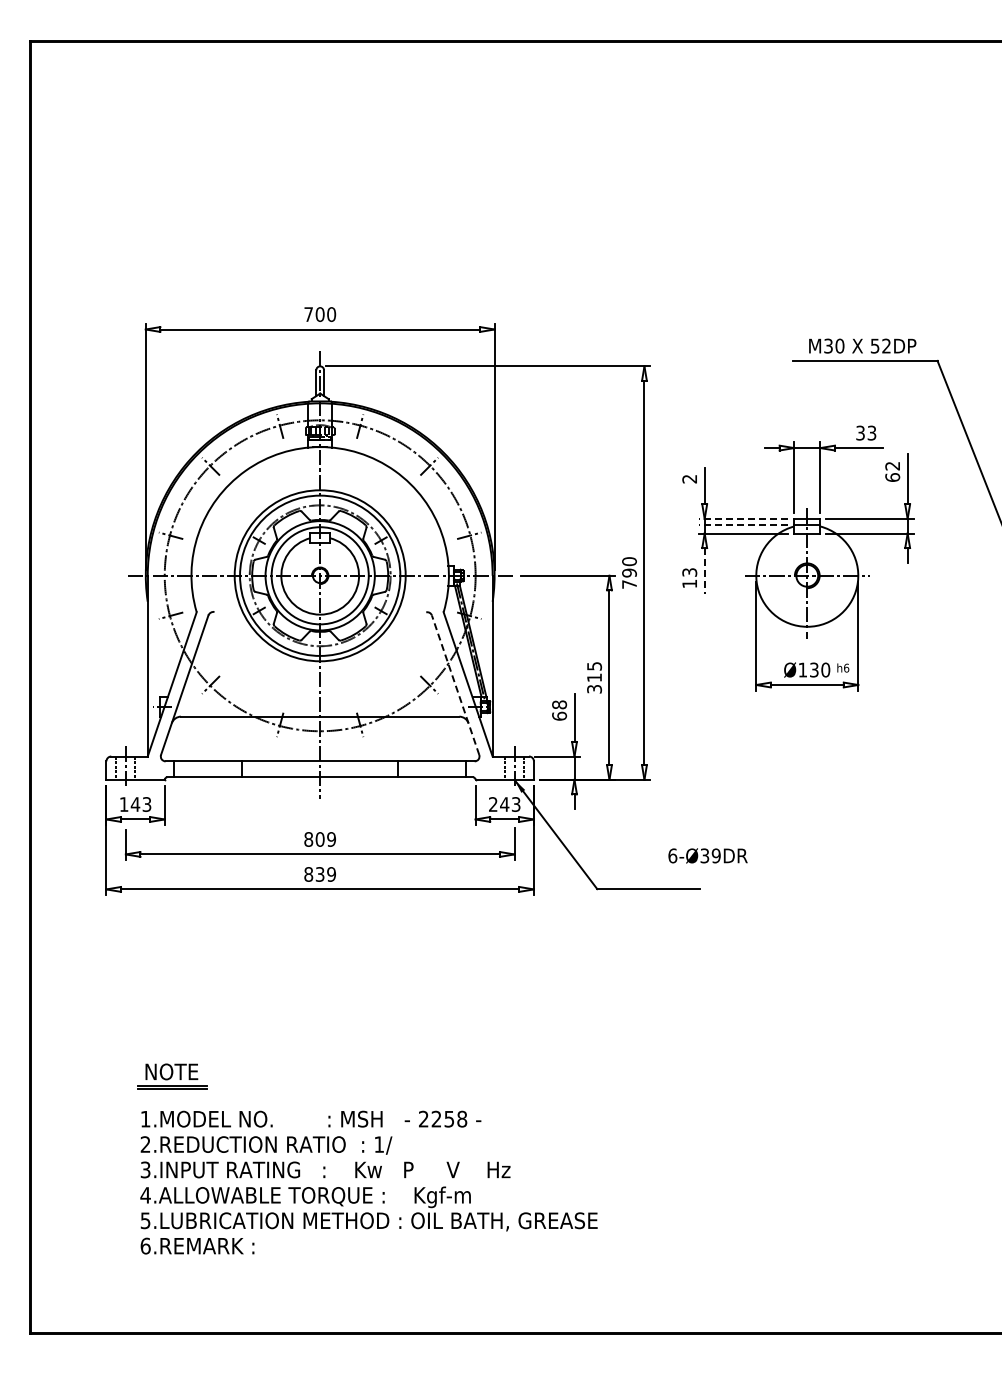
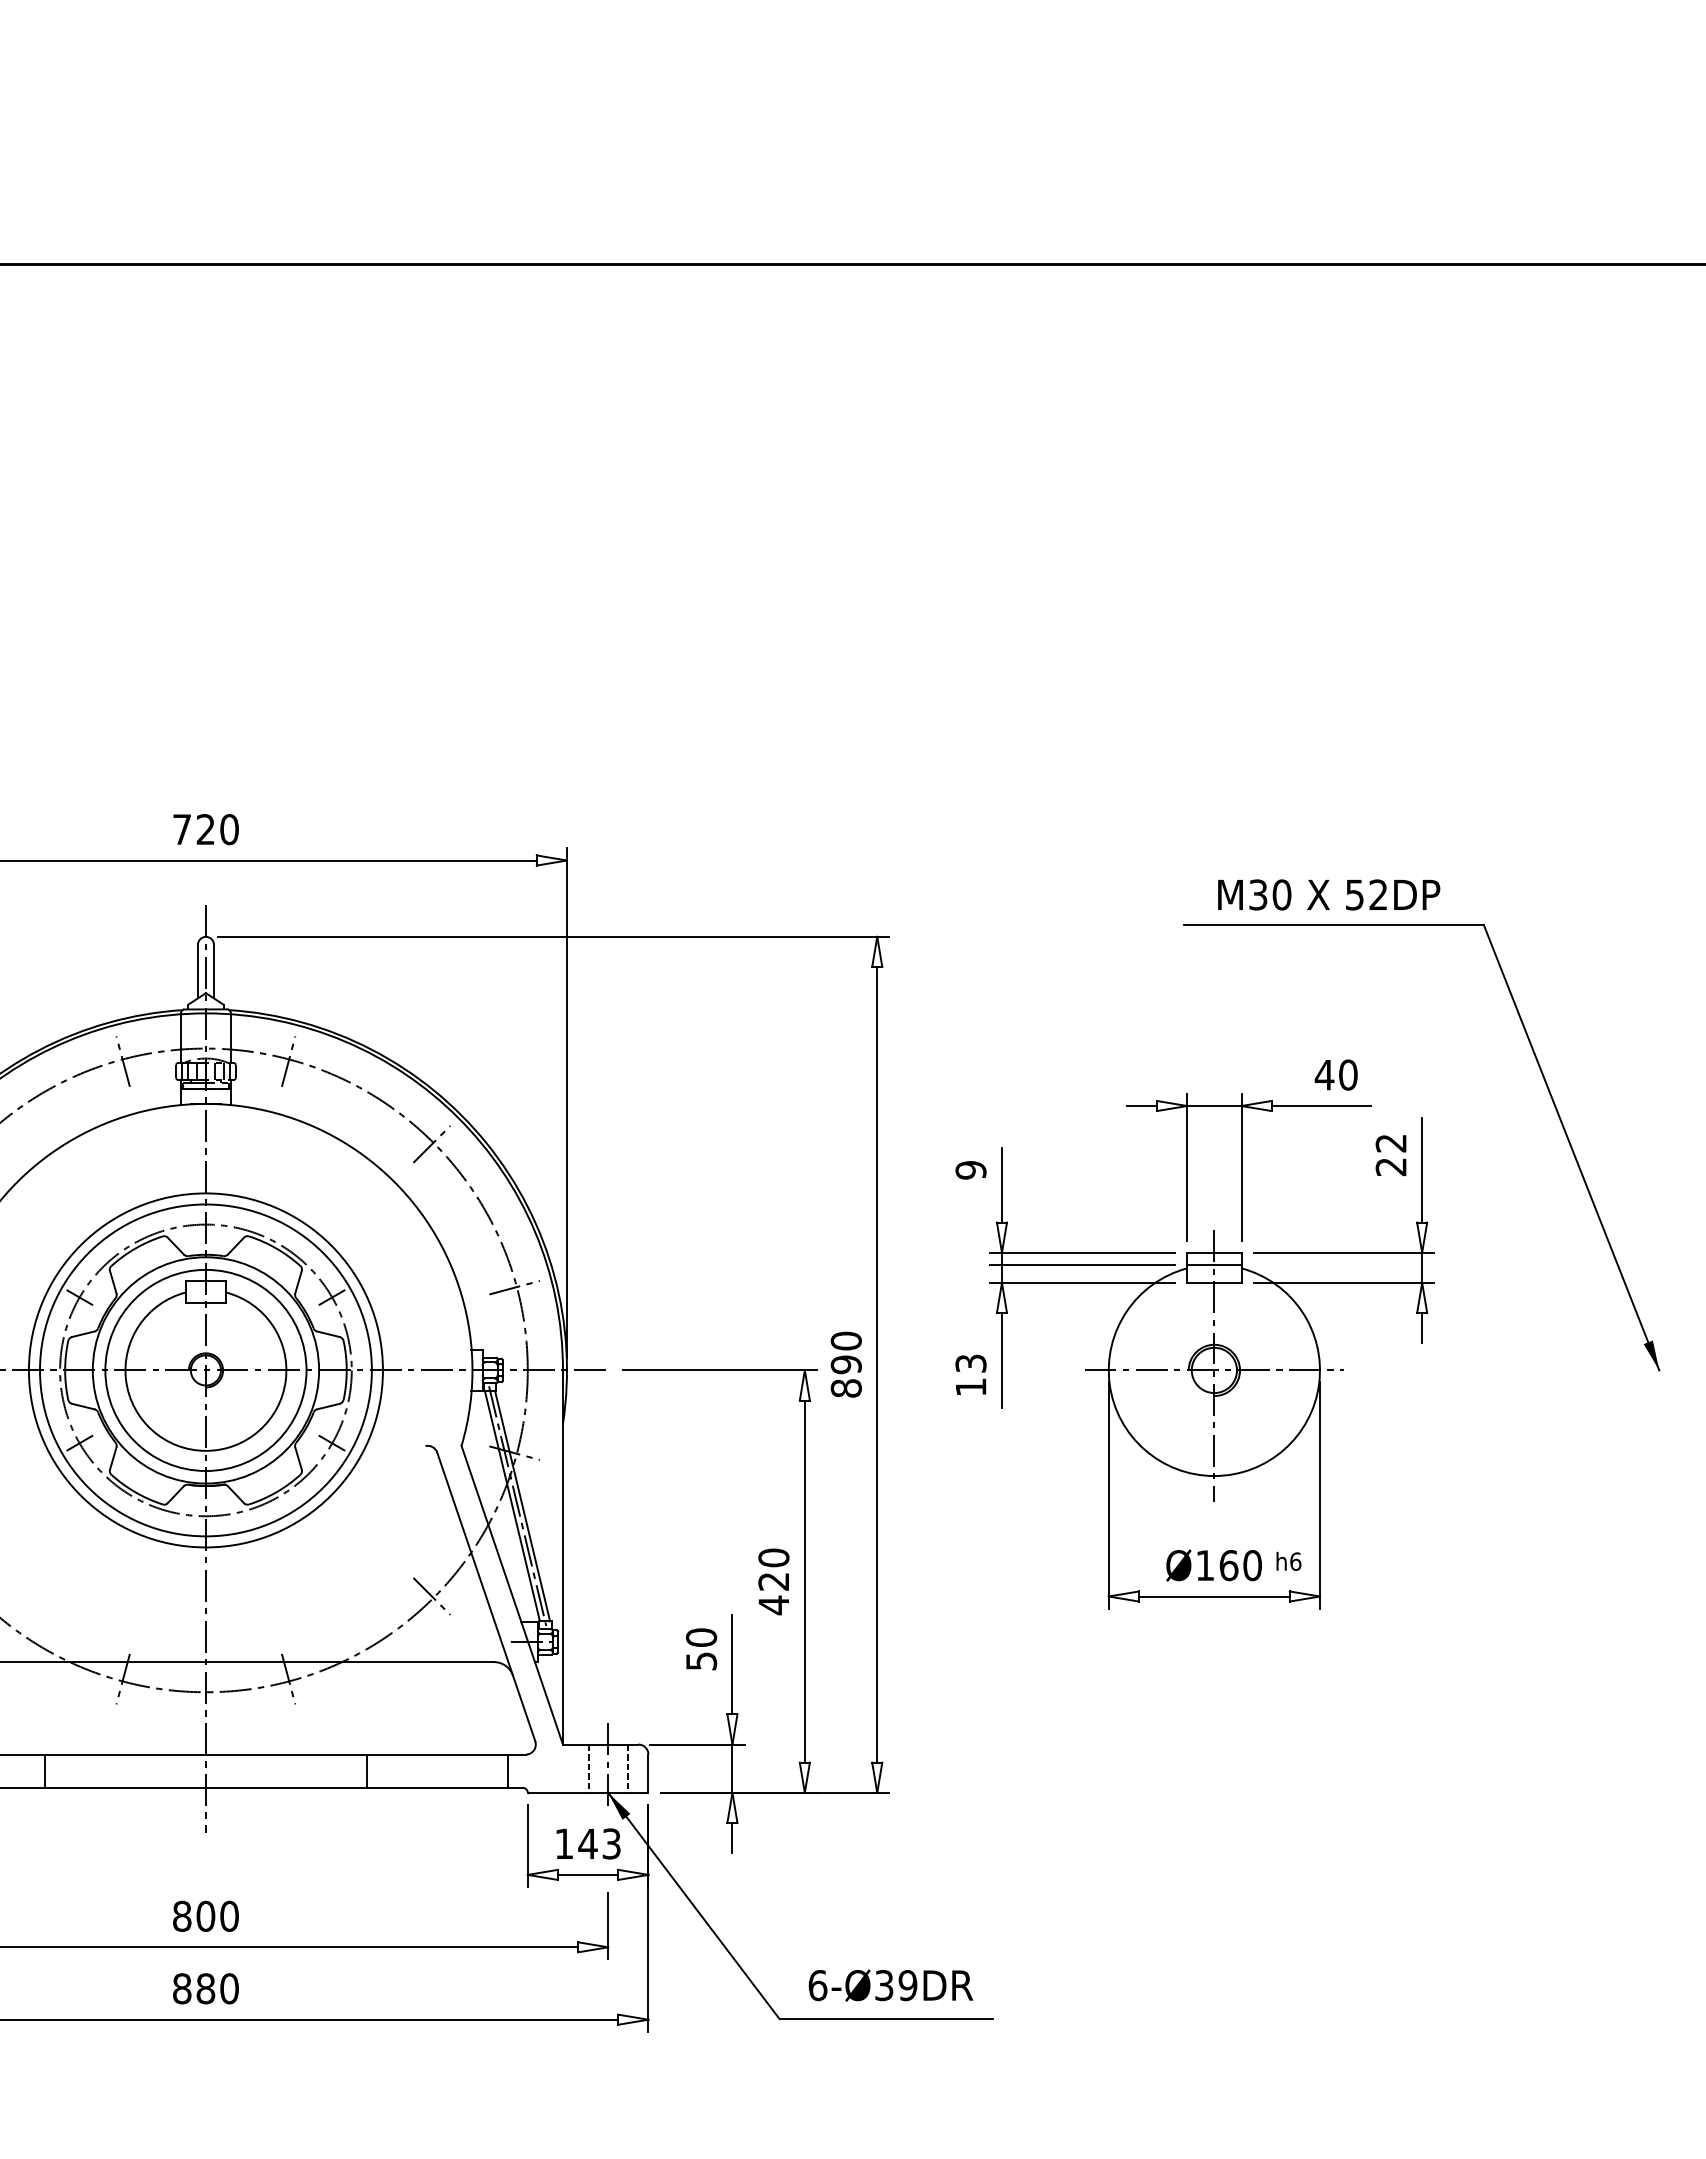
text: (319, 314) -> (204, 829), 700 -> 720
text: (865, 432) -> (1334, 1073), 33 -> 40
text: (892, 477) -> (1390, 1166), 62 -> 22
text: (689, 478) -> (970, 1168), 2 -> 9
line: (743, 518) -> (1082, 1251), dashed -> solid
line: (743, 524) -> (1082, 1264), dashed -> solid
line: (704, 570) -> (1001, 1359), dashed -> solid
text: (629, 584) -> (846, 1388), 790 -> 890
text: (814, 669) -> (1229, 1564), Ø130 -> Ø160
text: (594, 677) -> (773, 1580), 315 -> 420
line: (455, 685) -> (486, 1597), dashed -> solid
text: (559, 710) -> (701, 1649), 68 -> 50
text: (493, 804) -> (564, 1843), 243 -> 143
text: (331, 839) -> (229, 1916), 809 -> 800
text: (707, 855) -> (889, 1984), moved
text: (325, 874) -> (216, 1988), 839 -> 880

